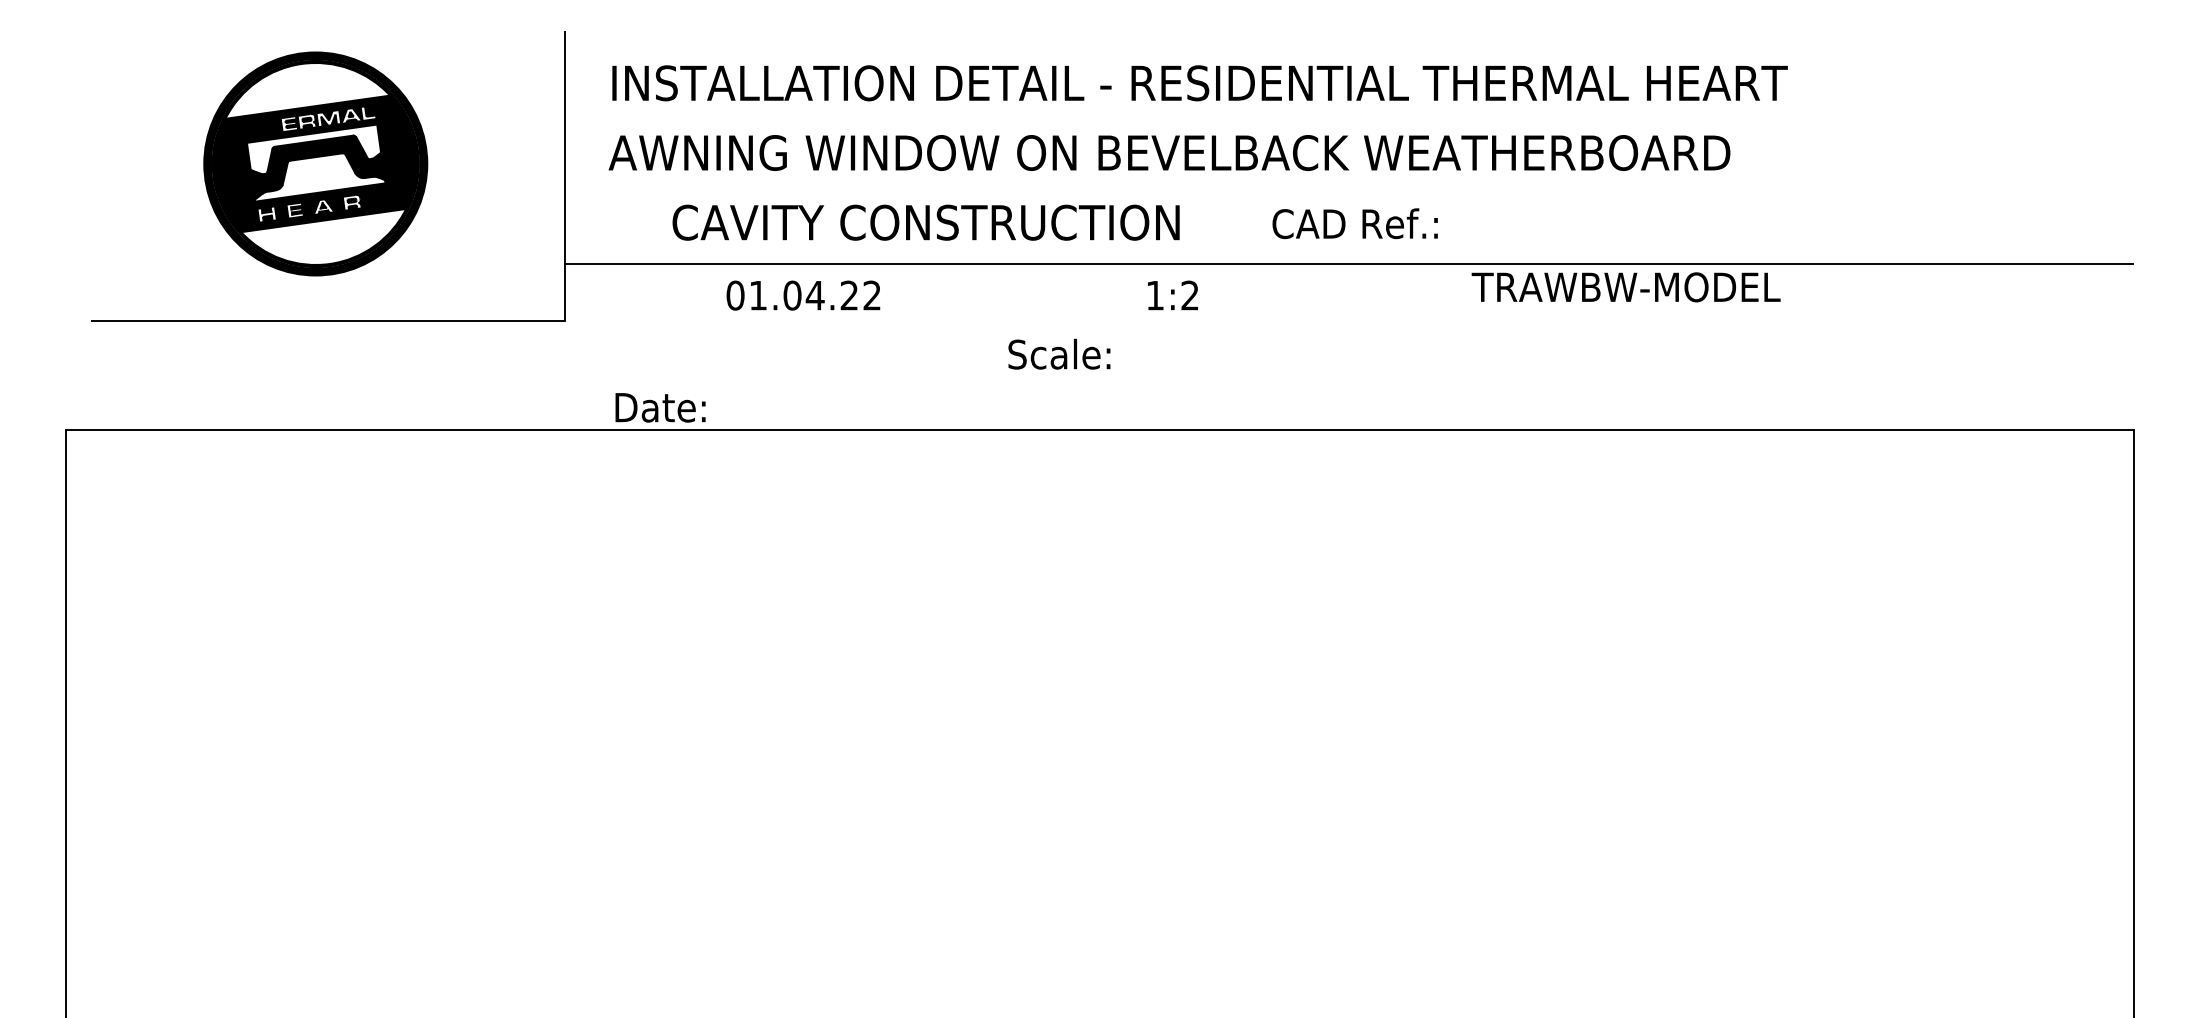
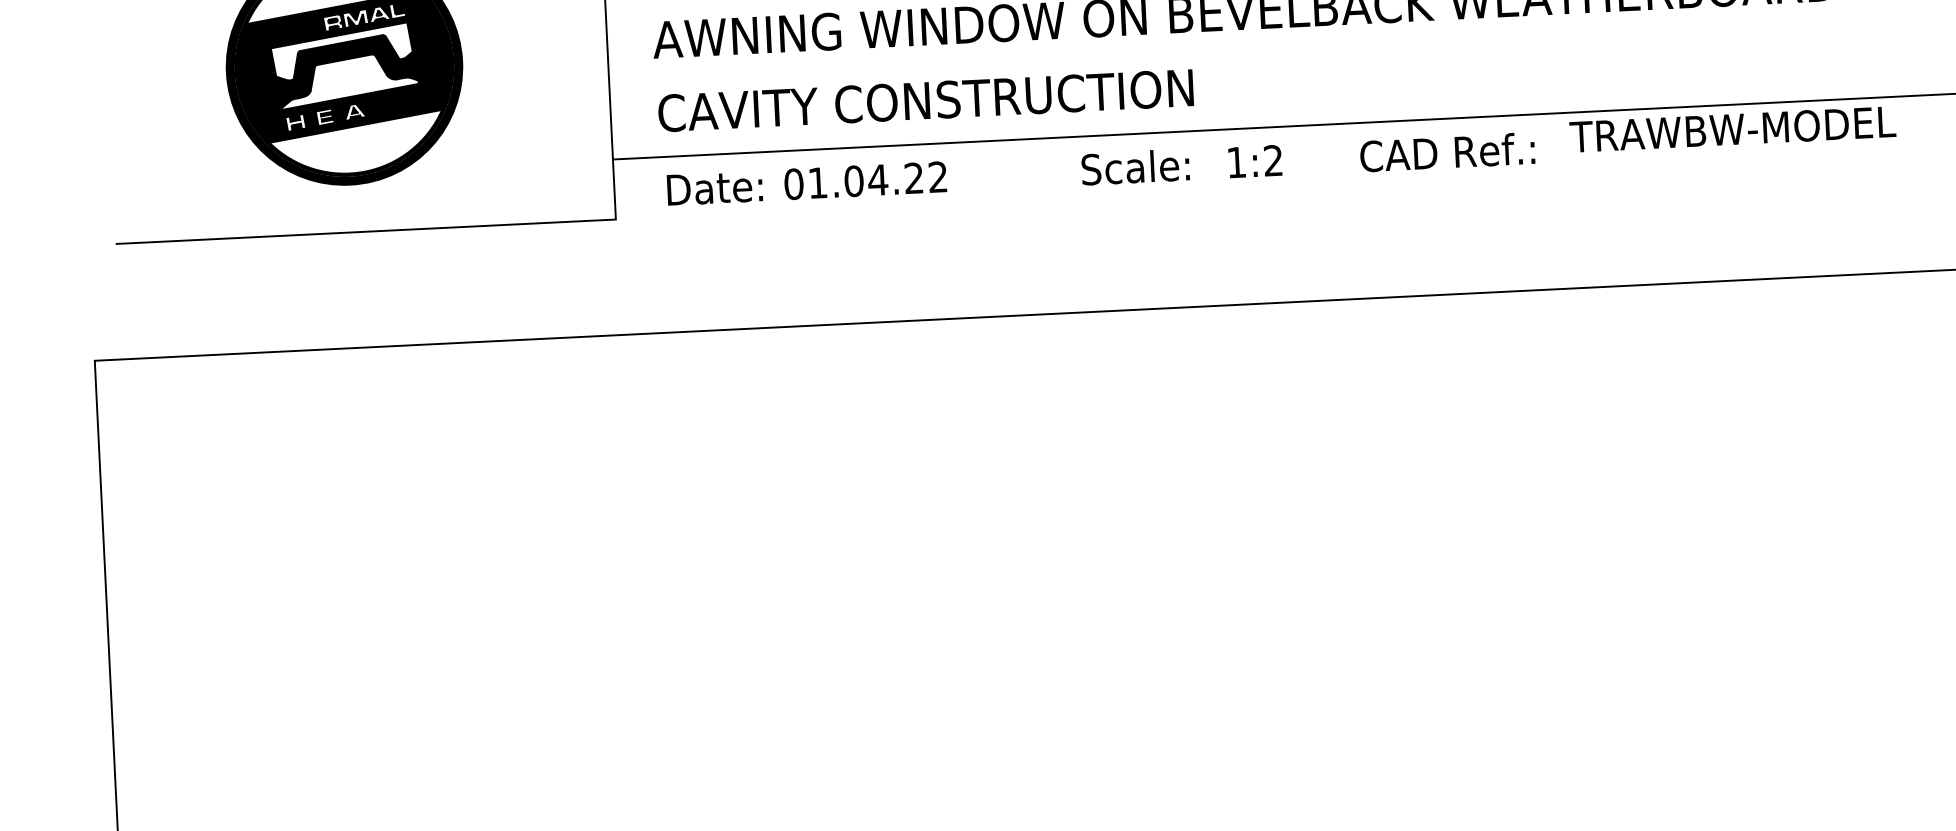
text: (925, 222) -> (925, 100), moved
text: (1354, 223) -> (1446, 152), moved
text: (1059, 353) -> (1135, 166), moved
text: (660, 407) -> (714, 187), moved

